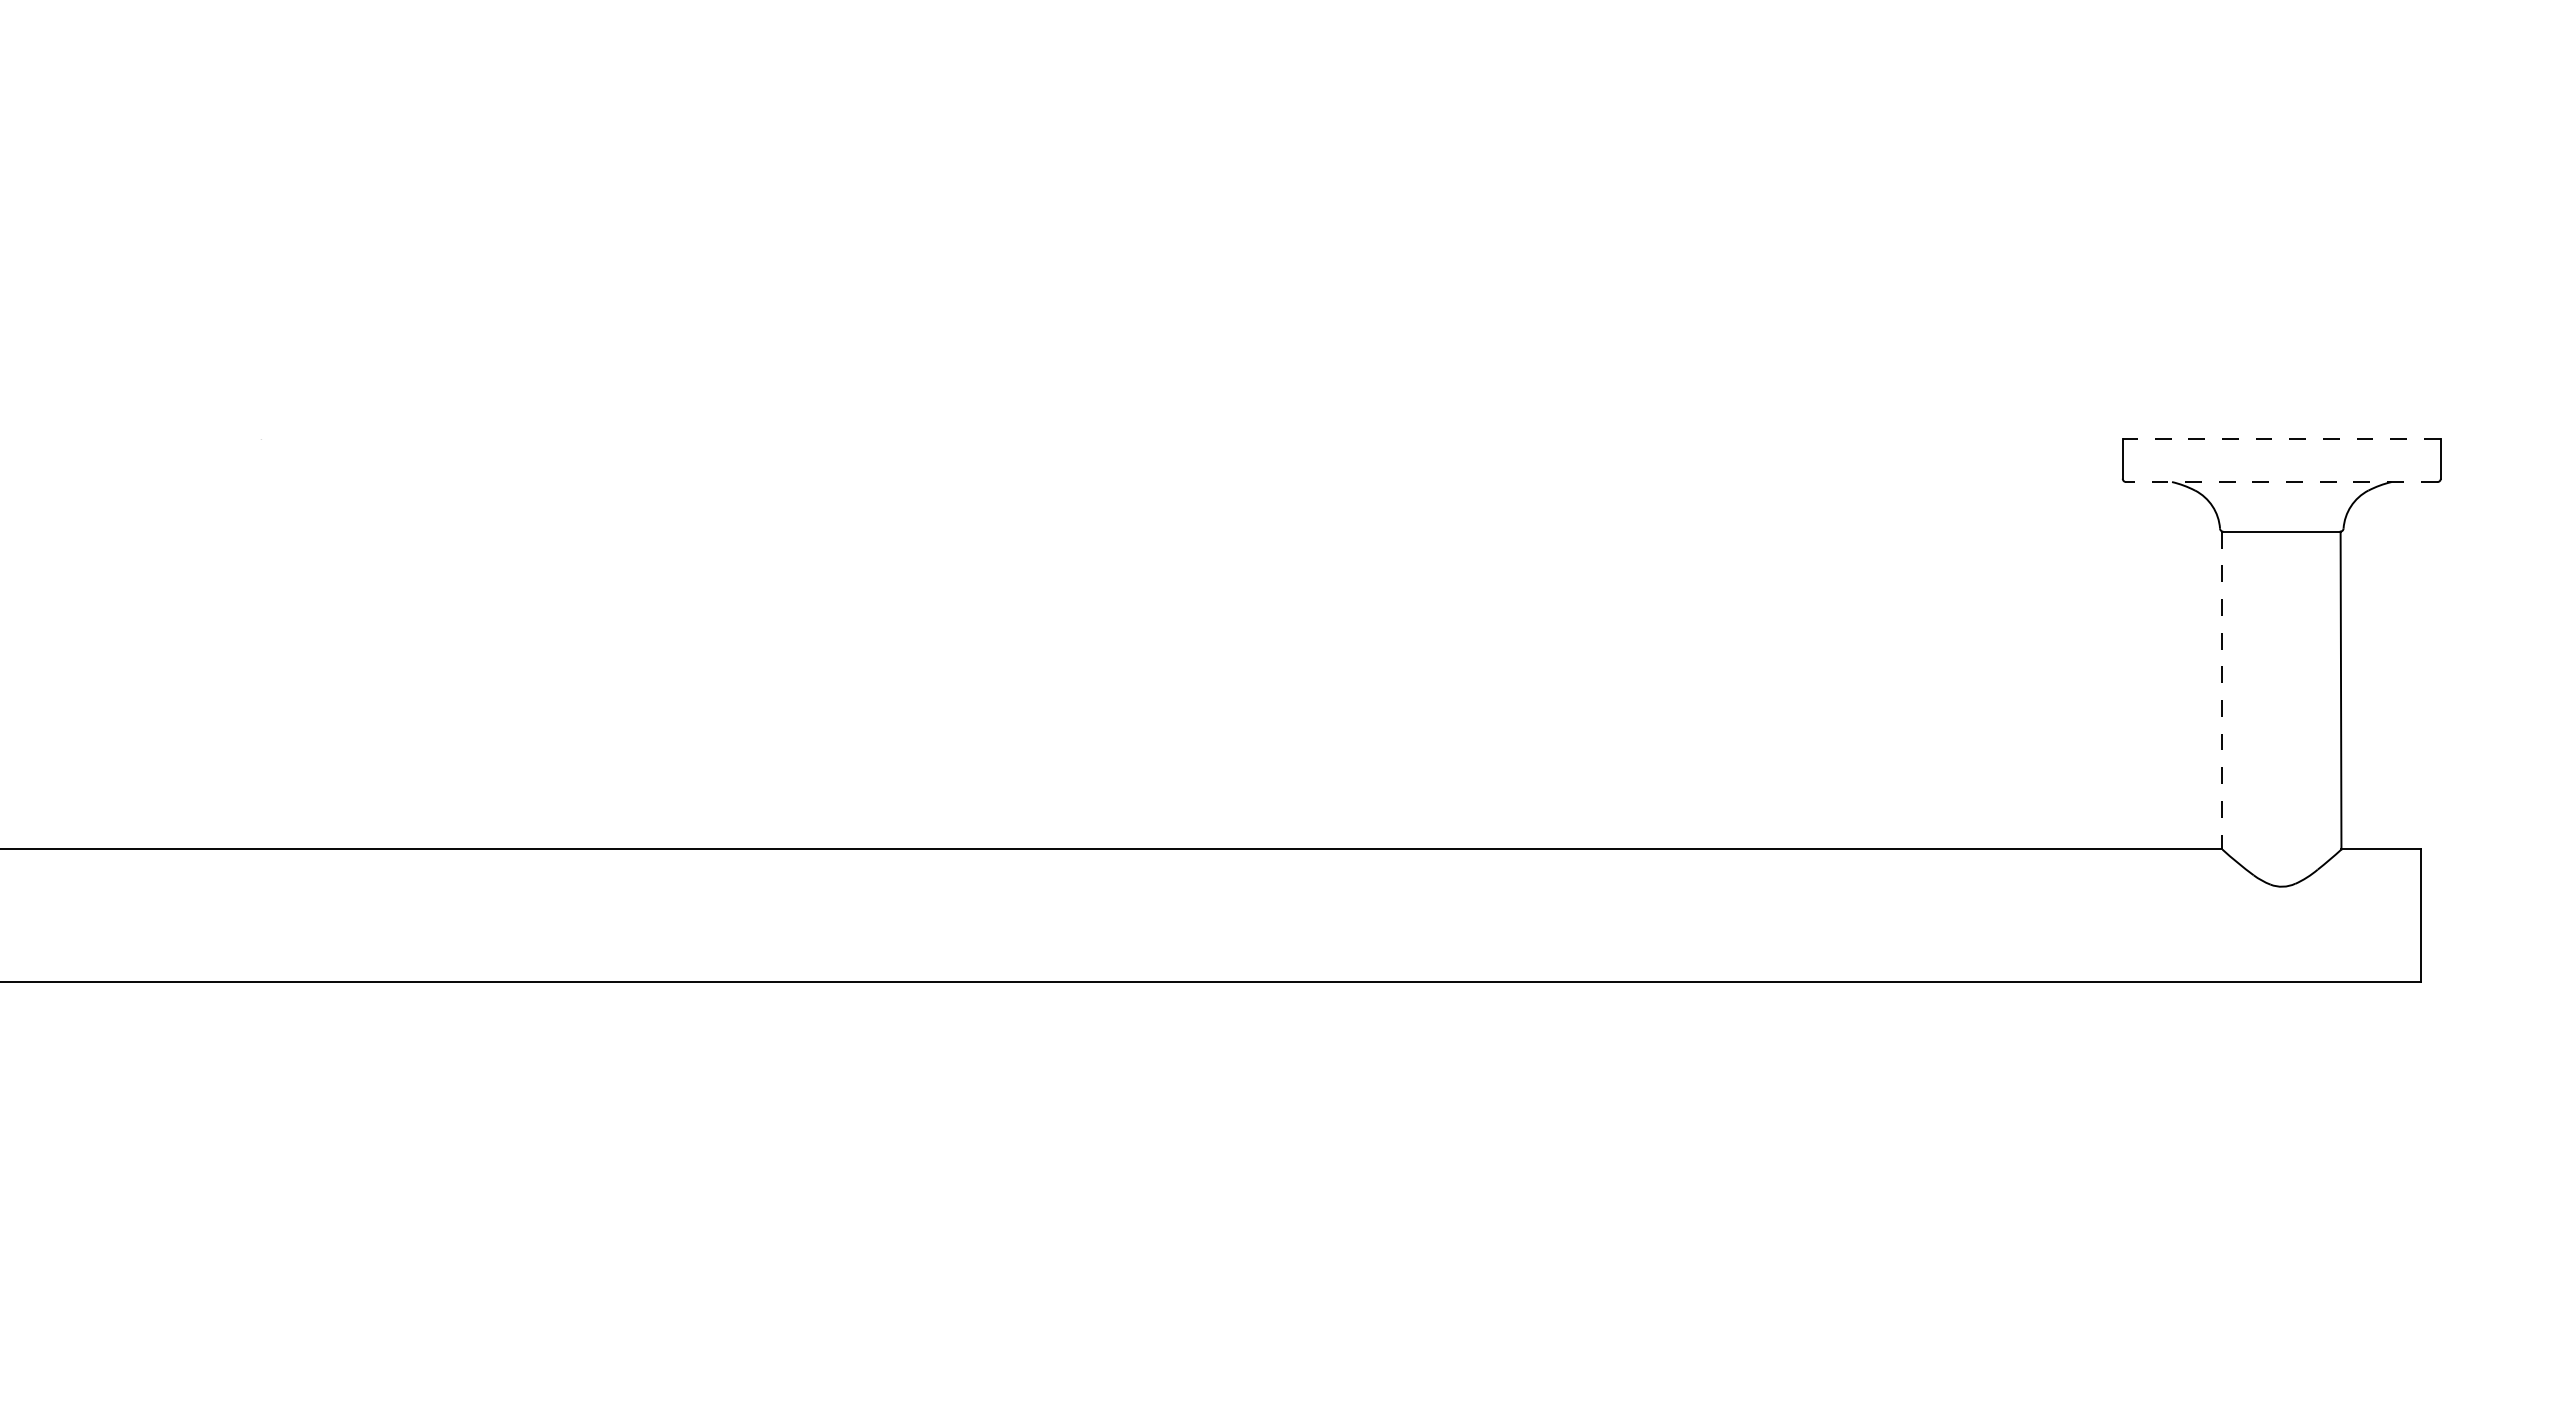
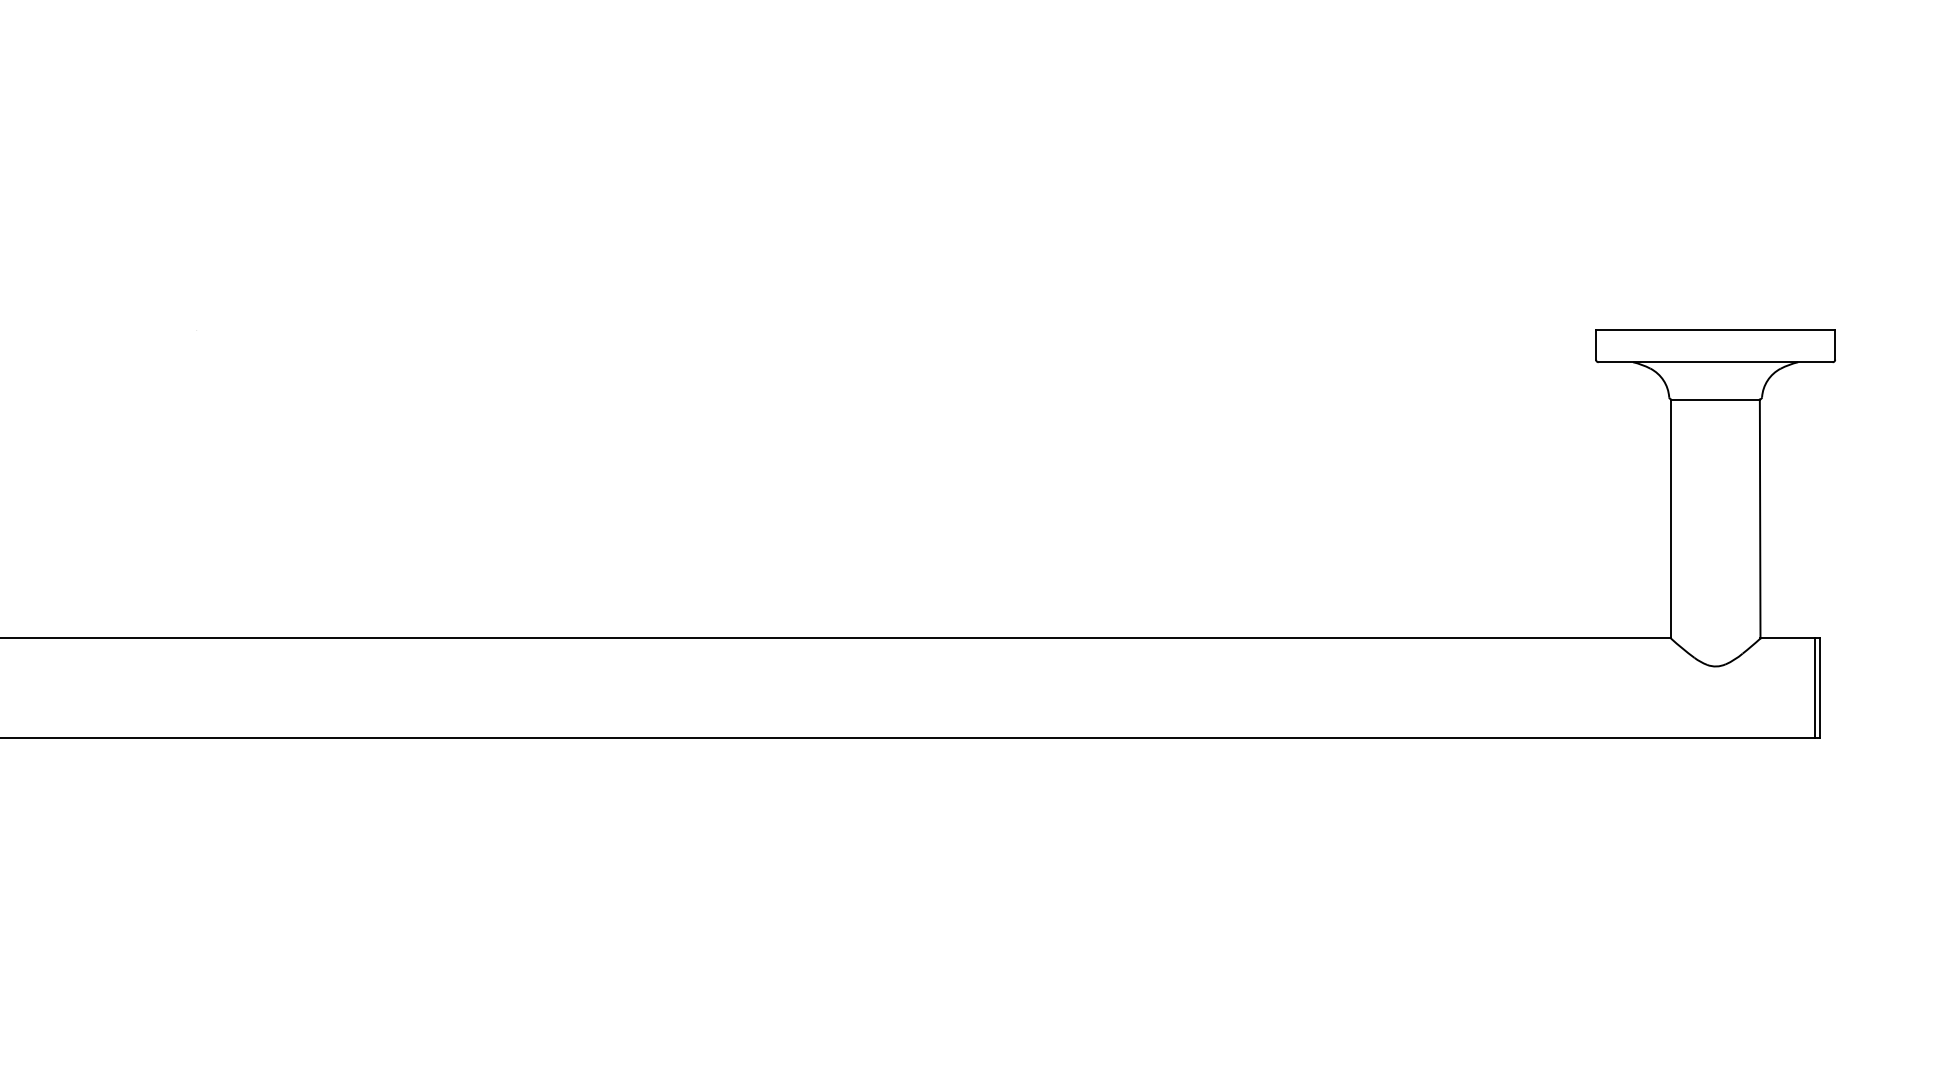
line: (2281, 439) -> (1715, 330), dashed -> solid
line: (2281, 482) -> (1715, 362), dashed -> solid
line: (2222, 690) -> (1671, 518), dashed -> solid
line: (2414, 915) -> (1815, 688), added

